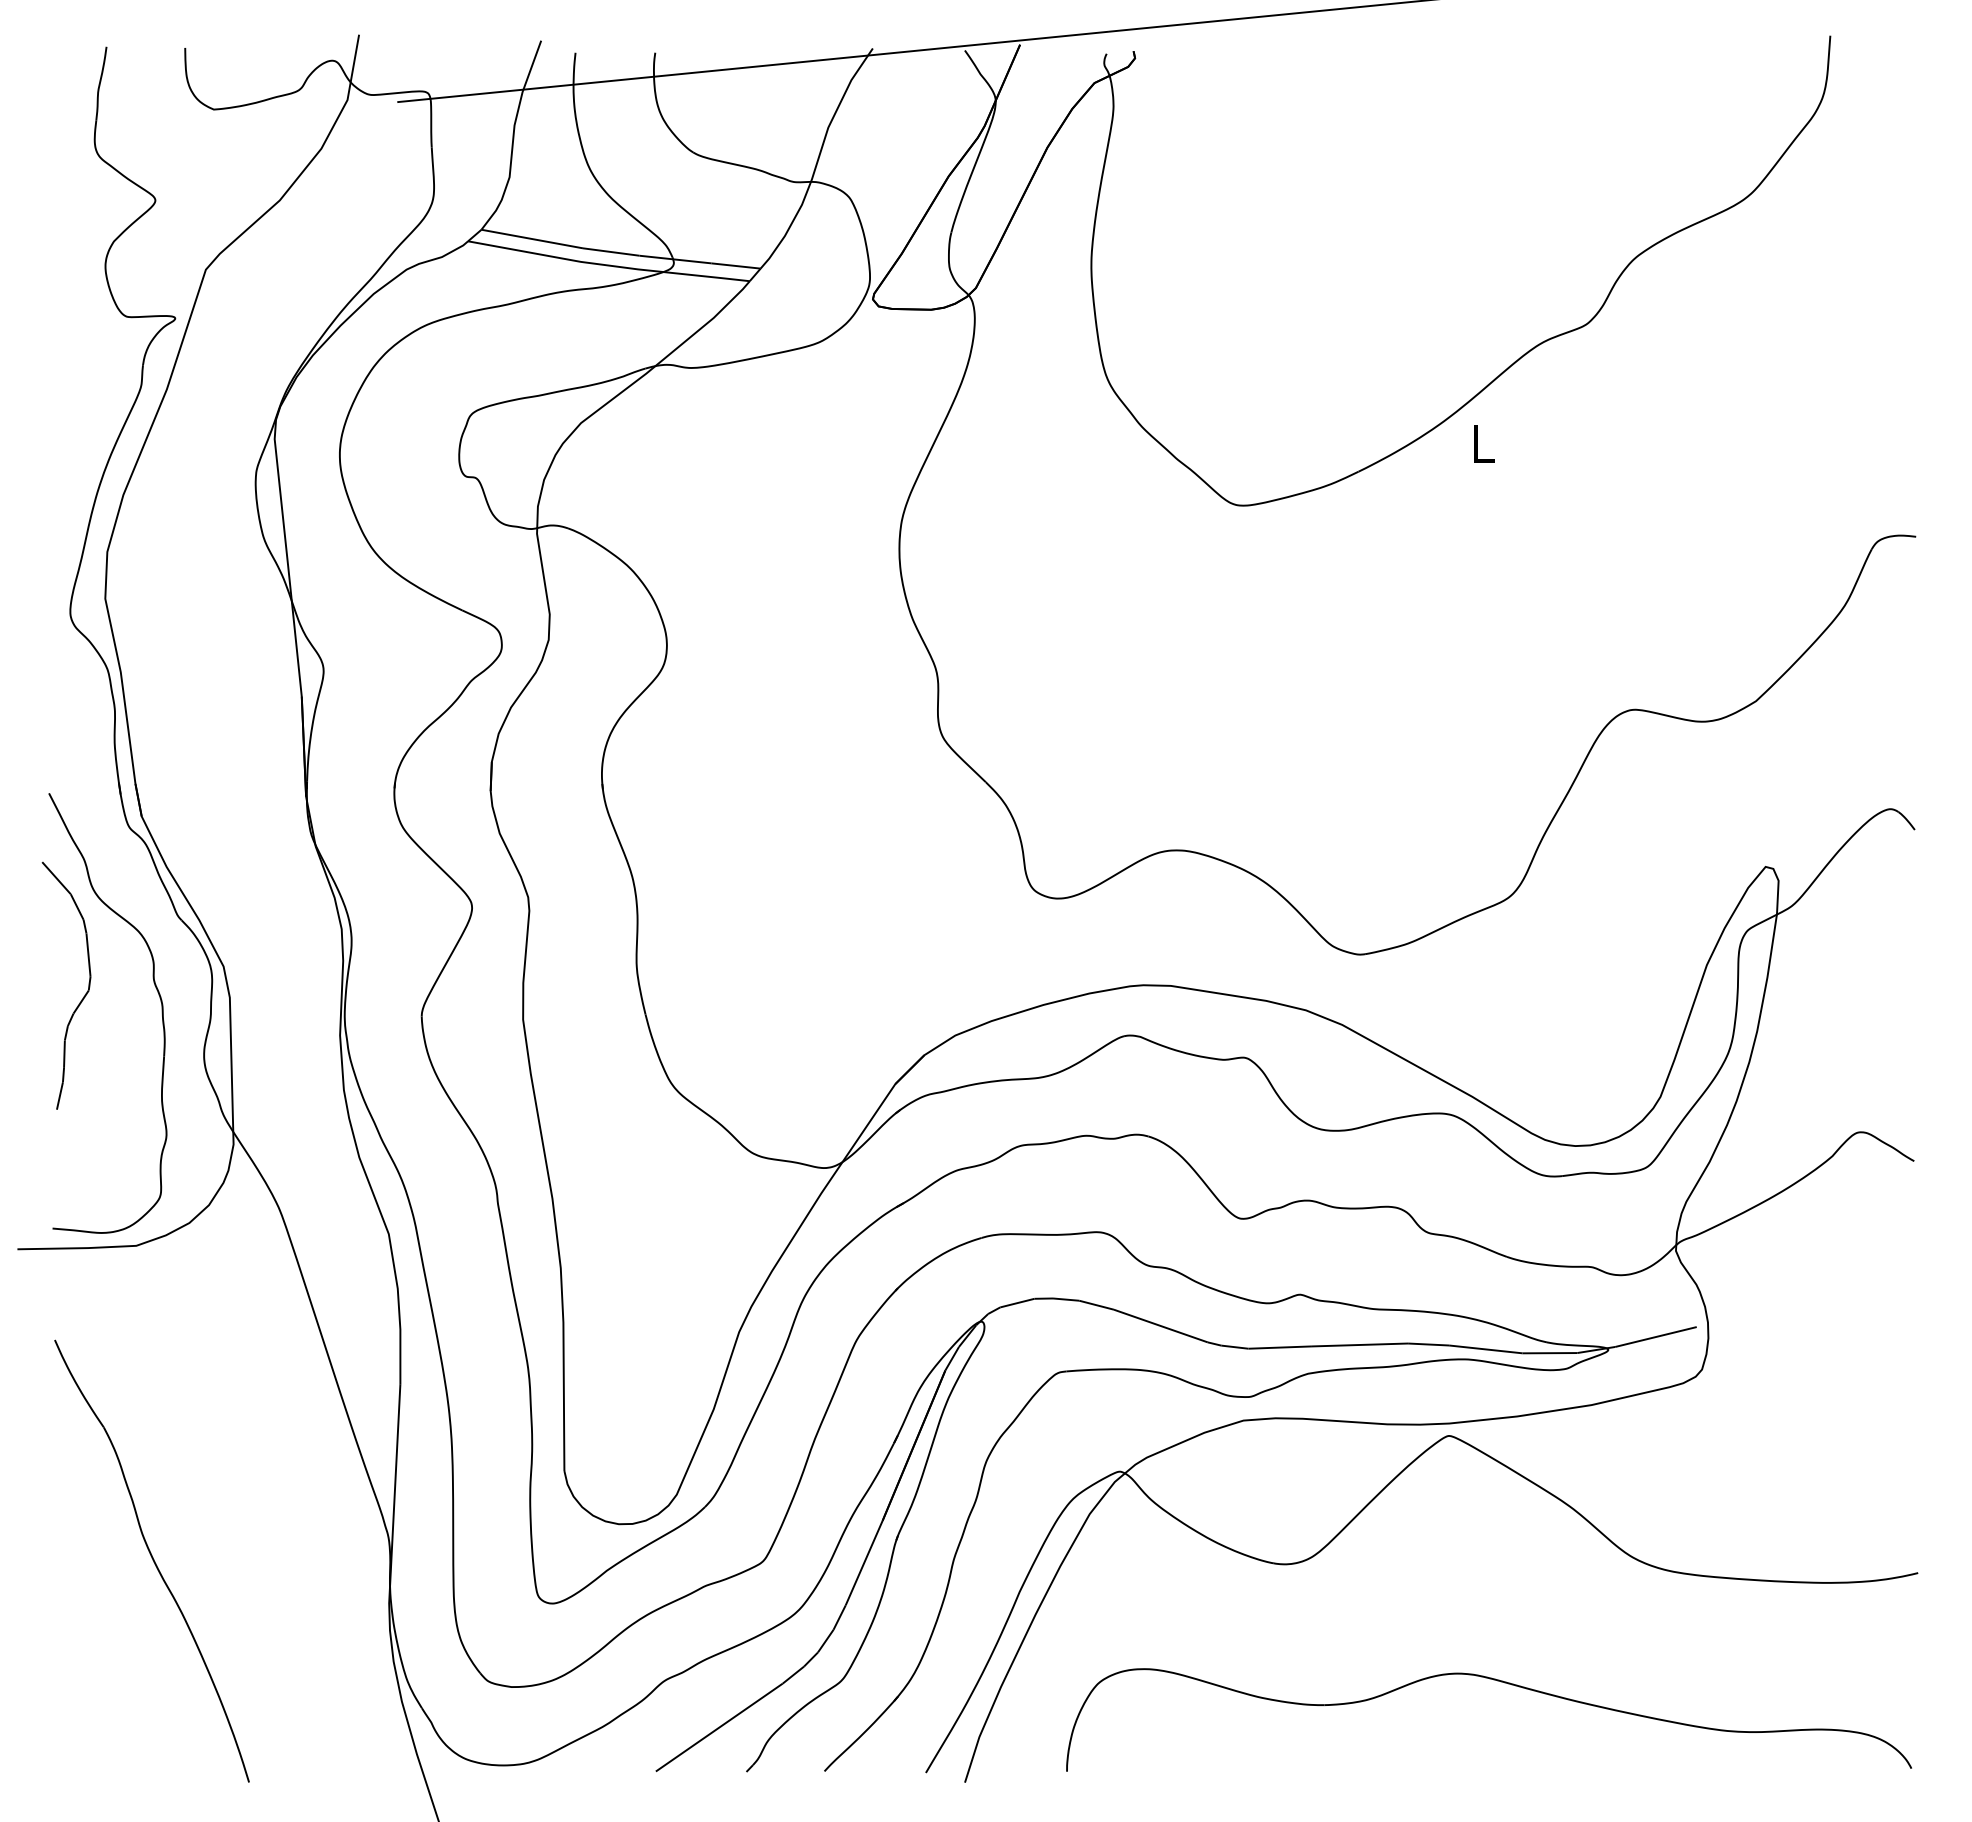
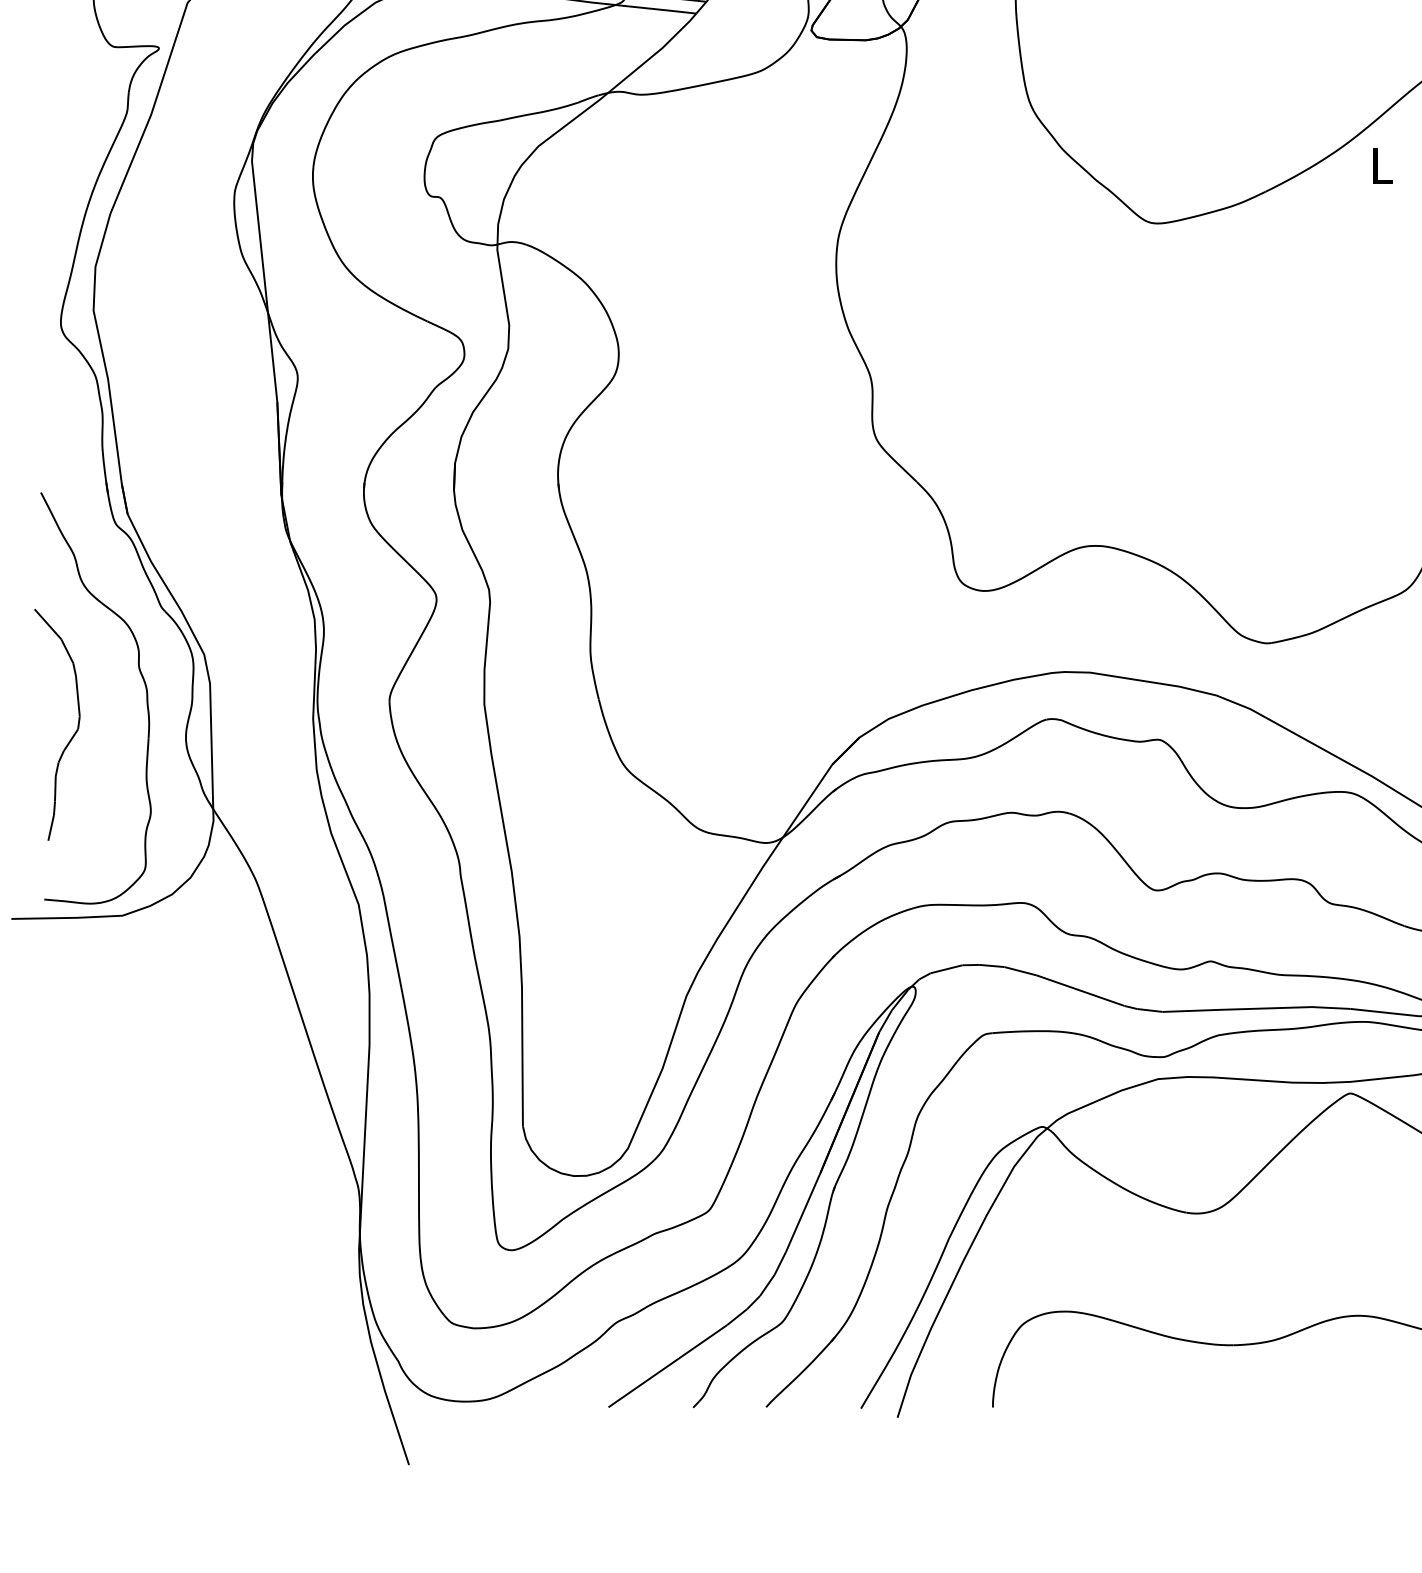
curve: (83, 996) -> (73, 734), moved
part: (151, 1560) -> (136, 1209), removed

